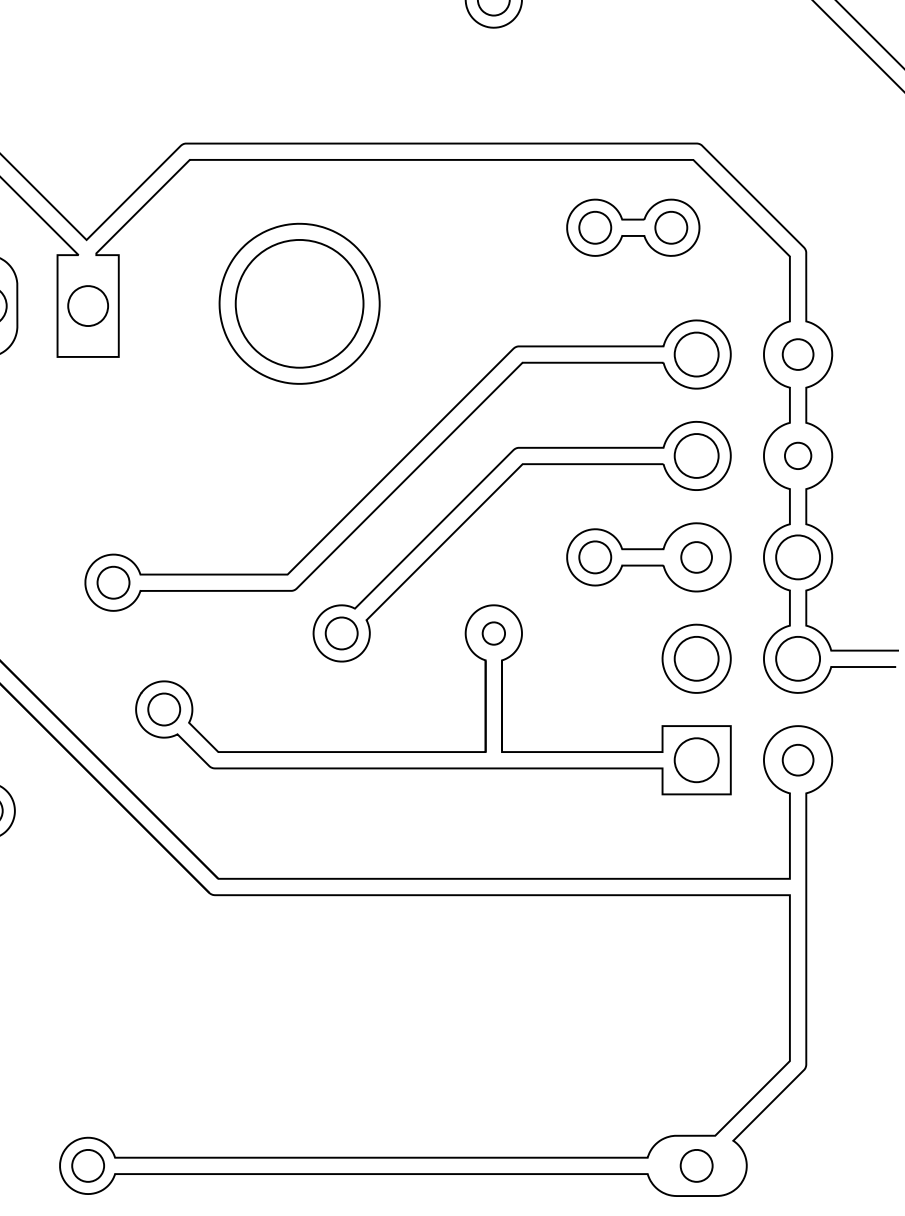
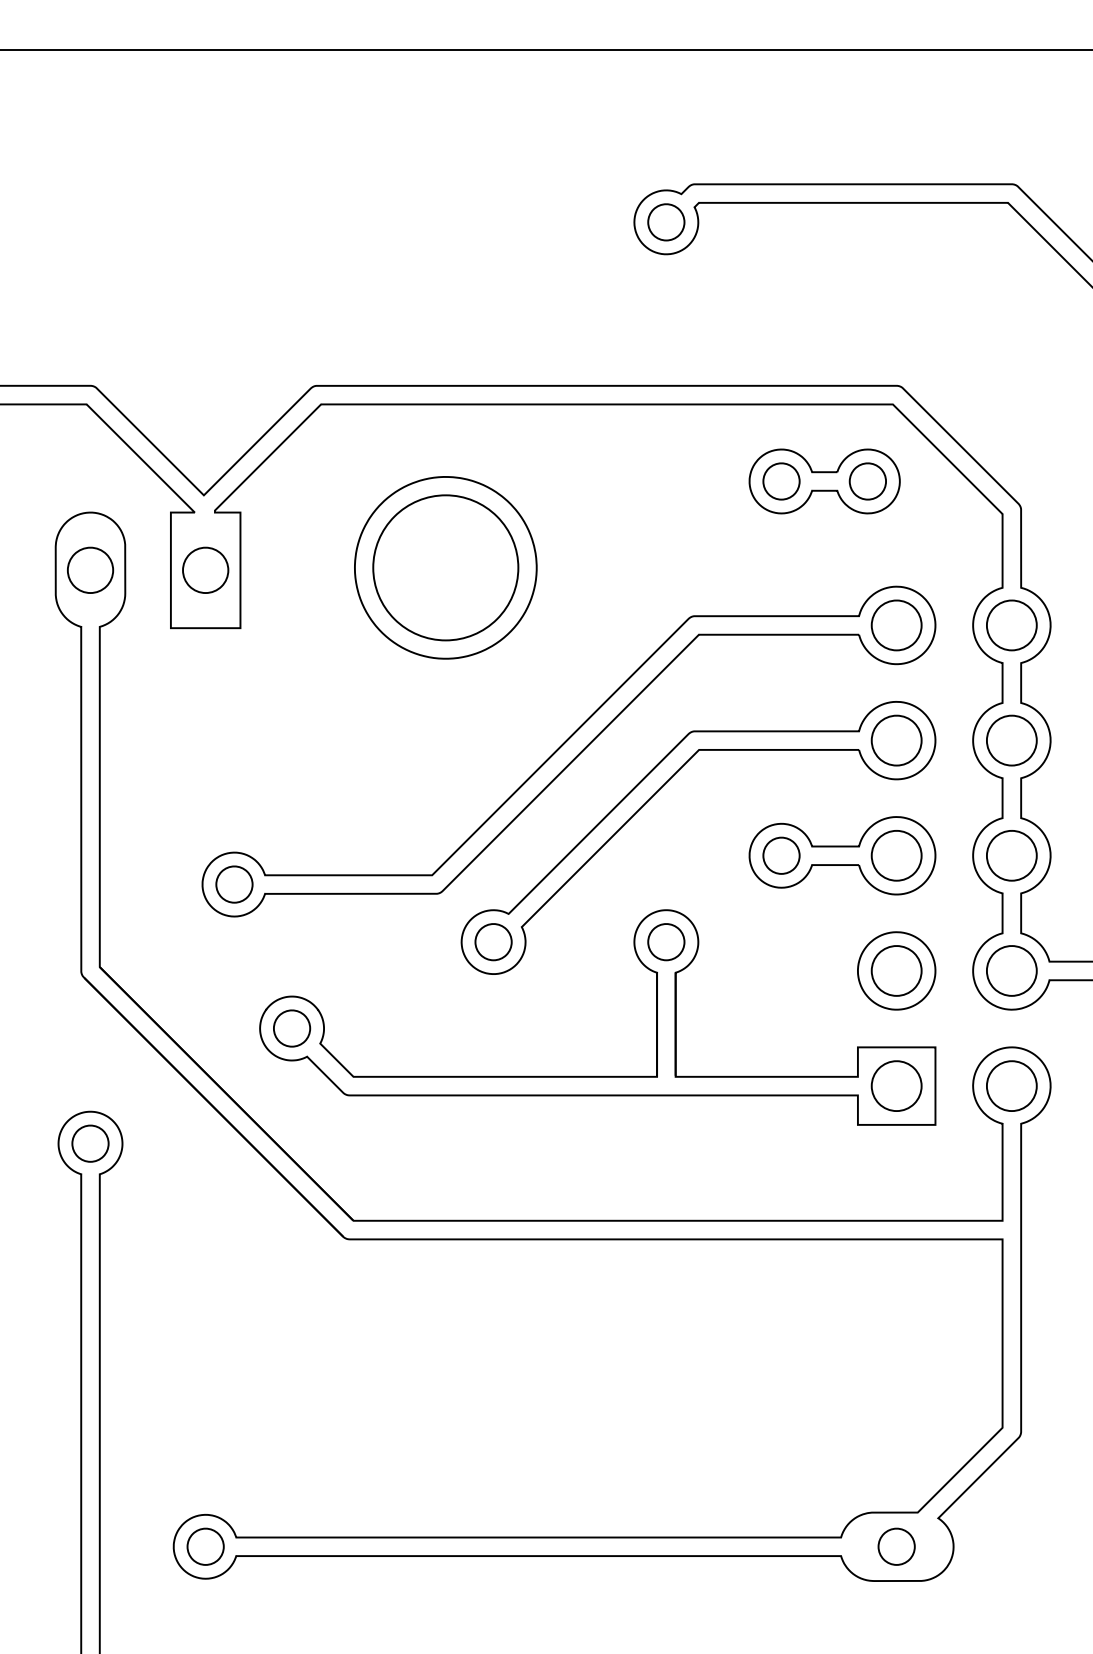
part: (797, 354) -> (1011, 625), size x1.43
part: (797, 455) -> (1011, 740), size x1.67
part: (696, 557) -> (896, 855), size x1.43
part: (493, 633) -> (666, 942), size x1.43
part: (797, 759) -> (1011, 1085), size x1.43

